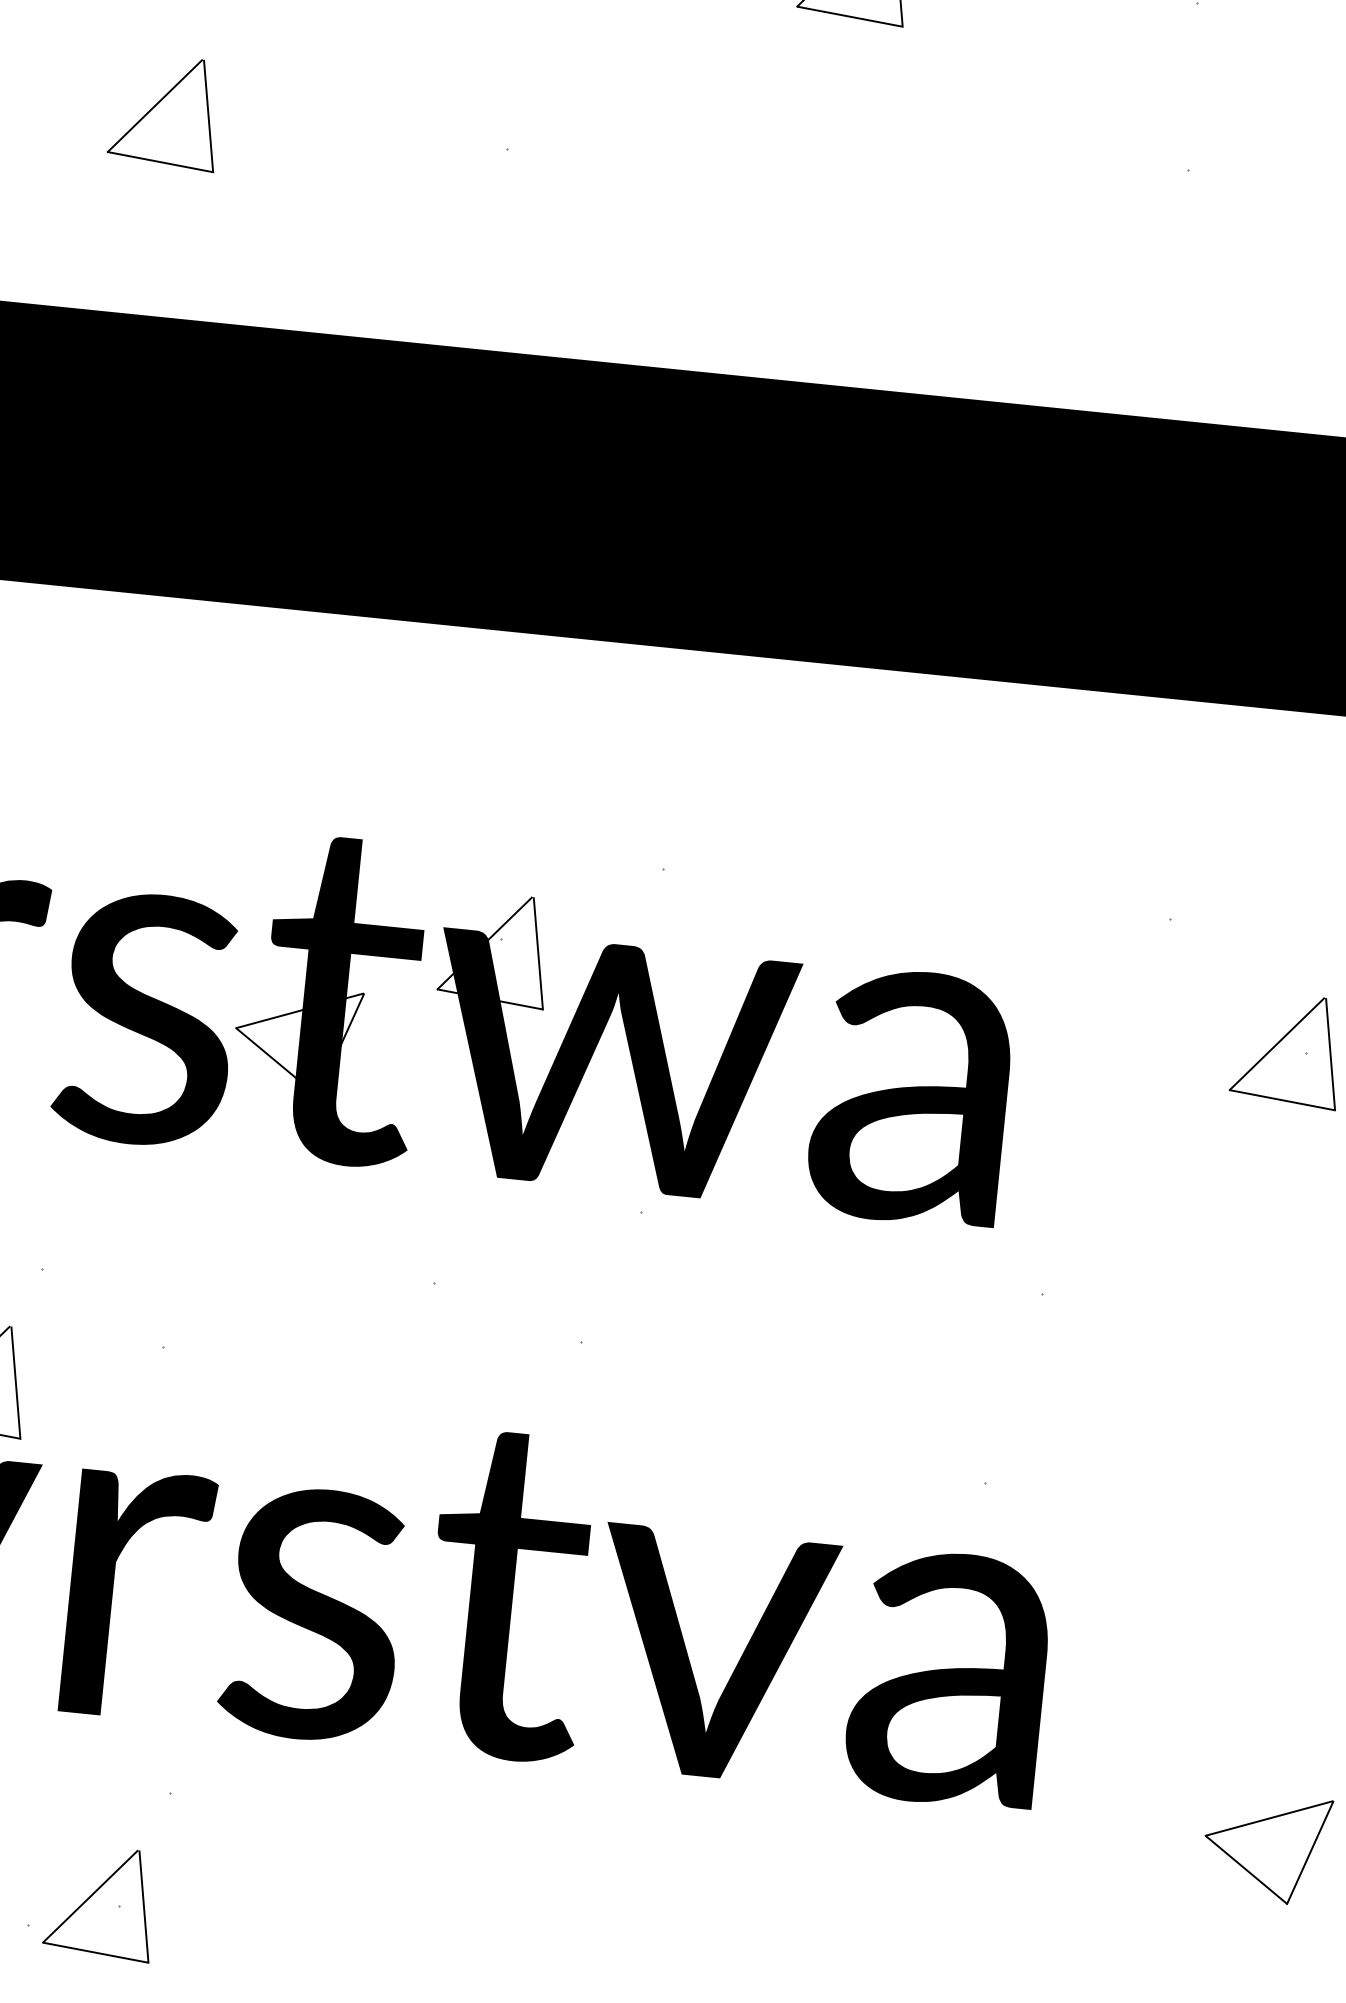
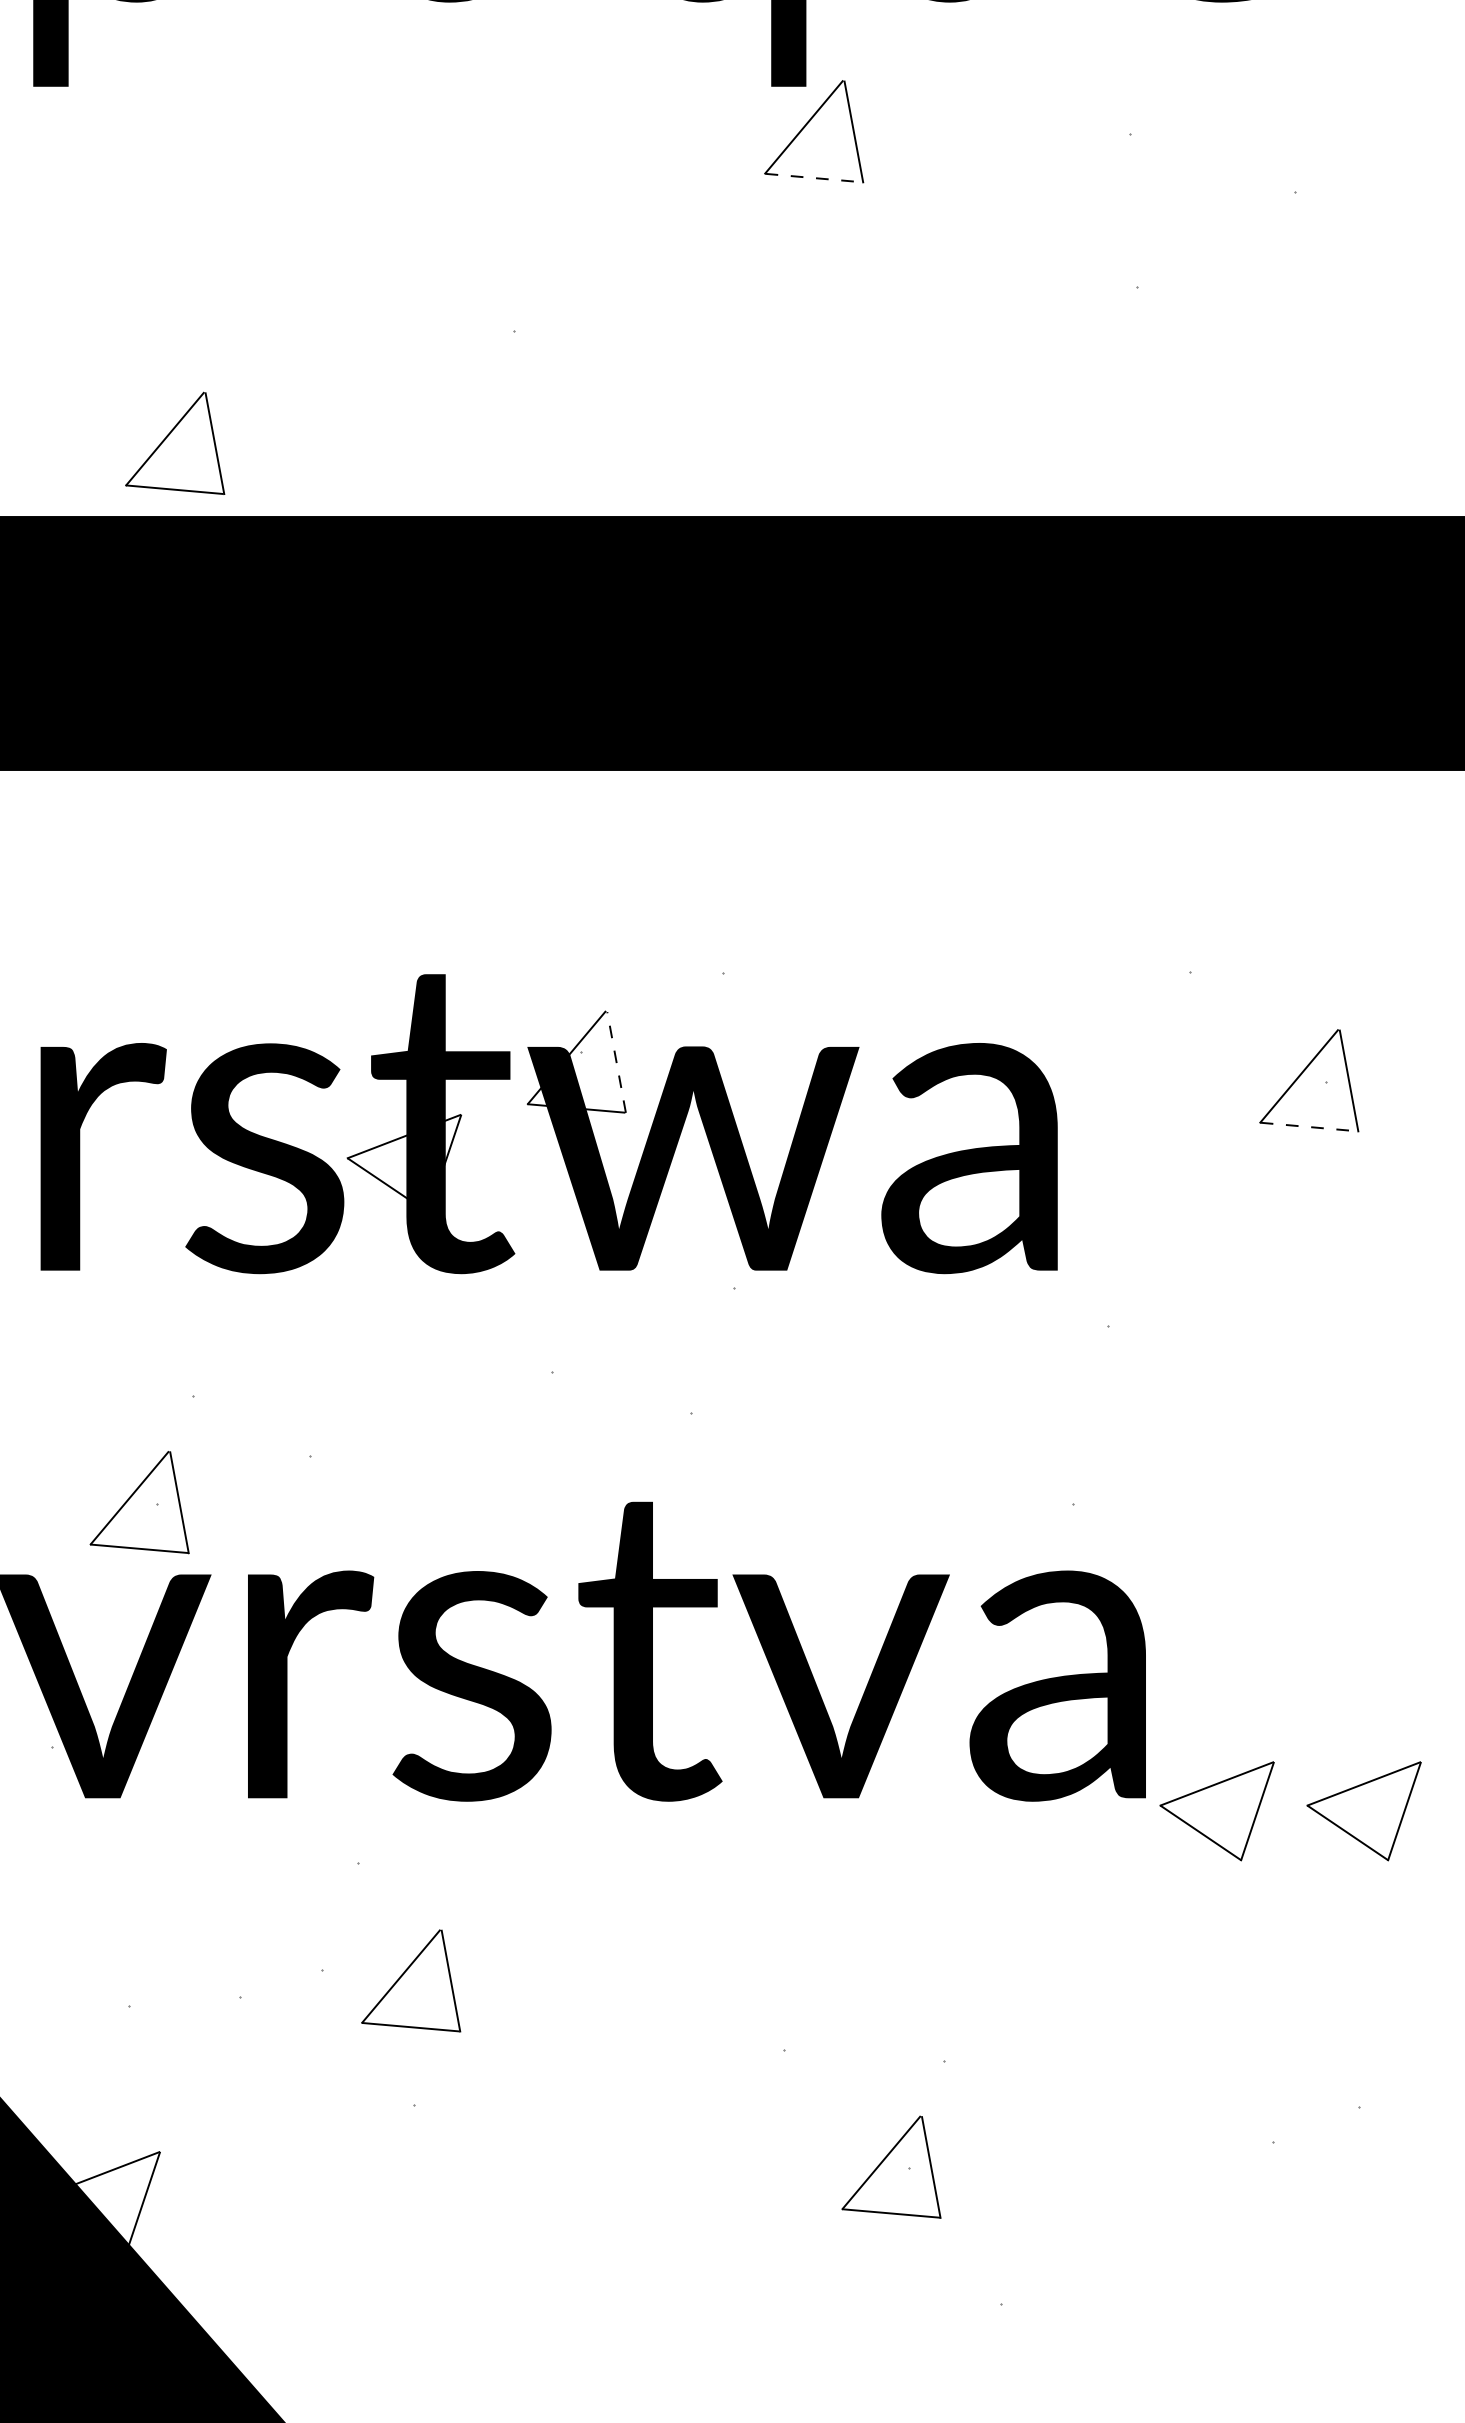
line: (850, 17) -> (814, 178), solid -> dashed
part: (165, 110) -> (175, 442), moved
line: (538, 953) -> (616, 1062), solid -> dashed
line: (1282, 1100) -> (1309, 1127), solid -> dashed
part: (1106, 1832) -> (1216, 1811), added
part: (101, 1902) -> (411, 1980), moved

